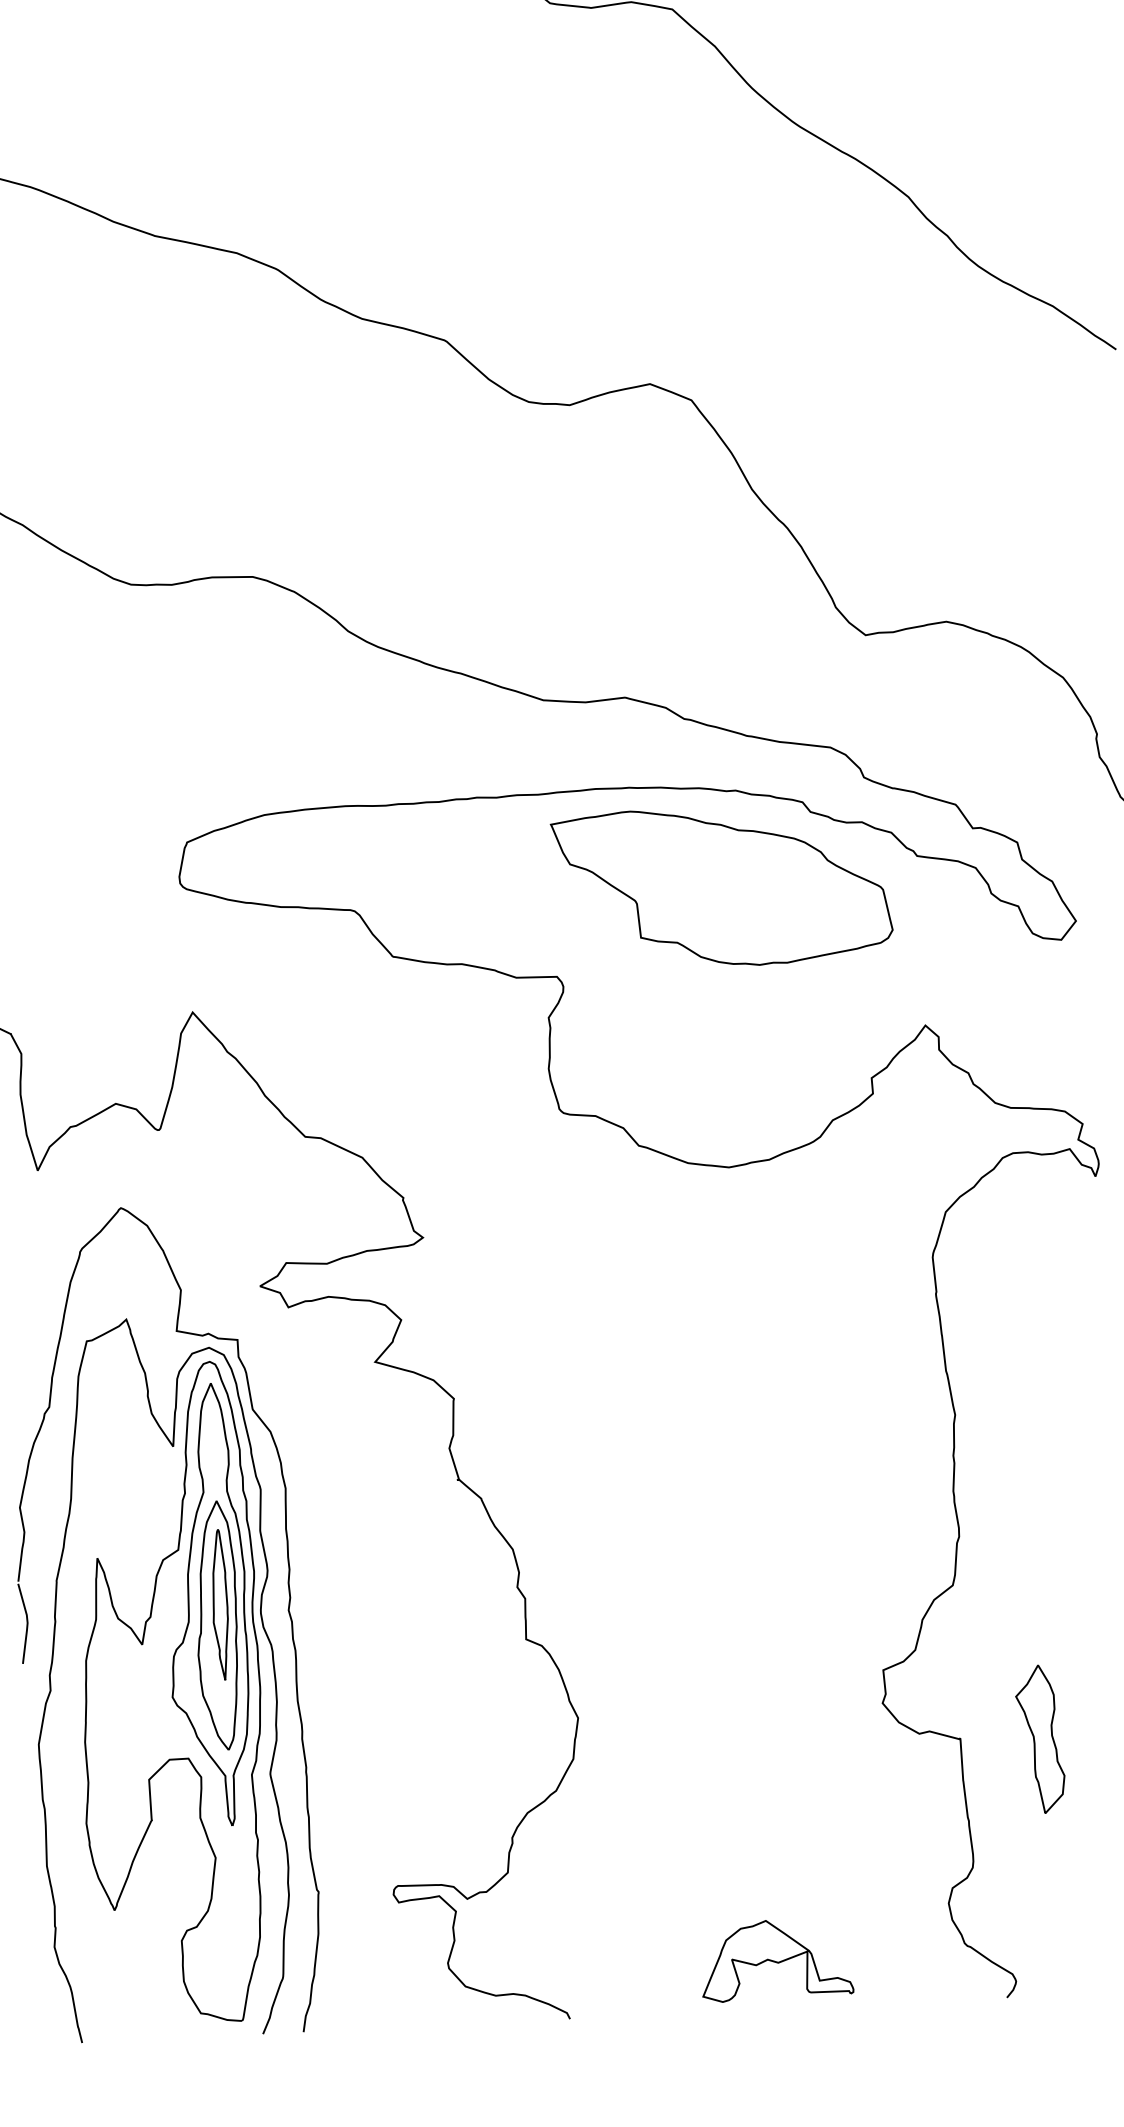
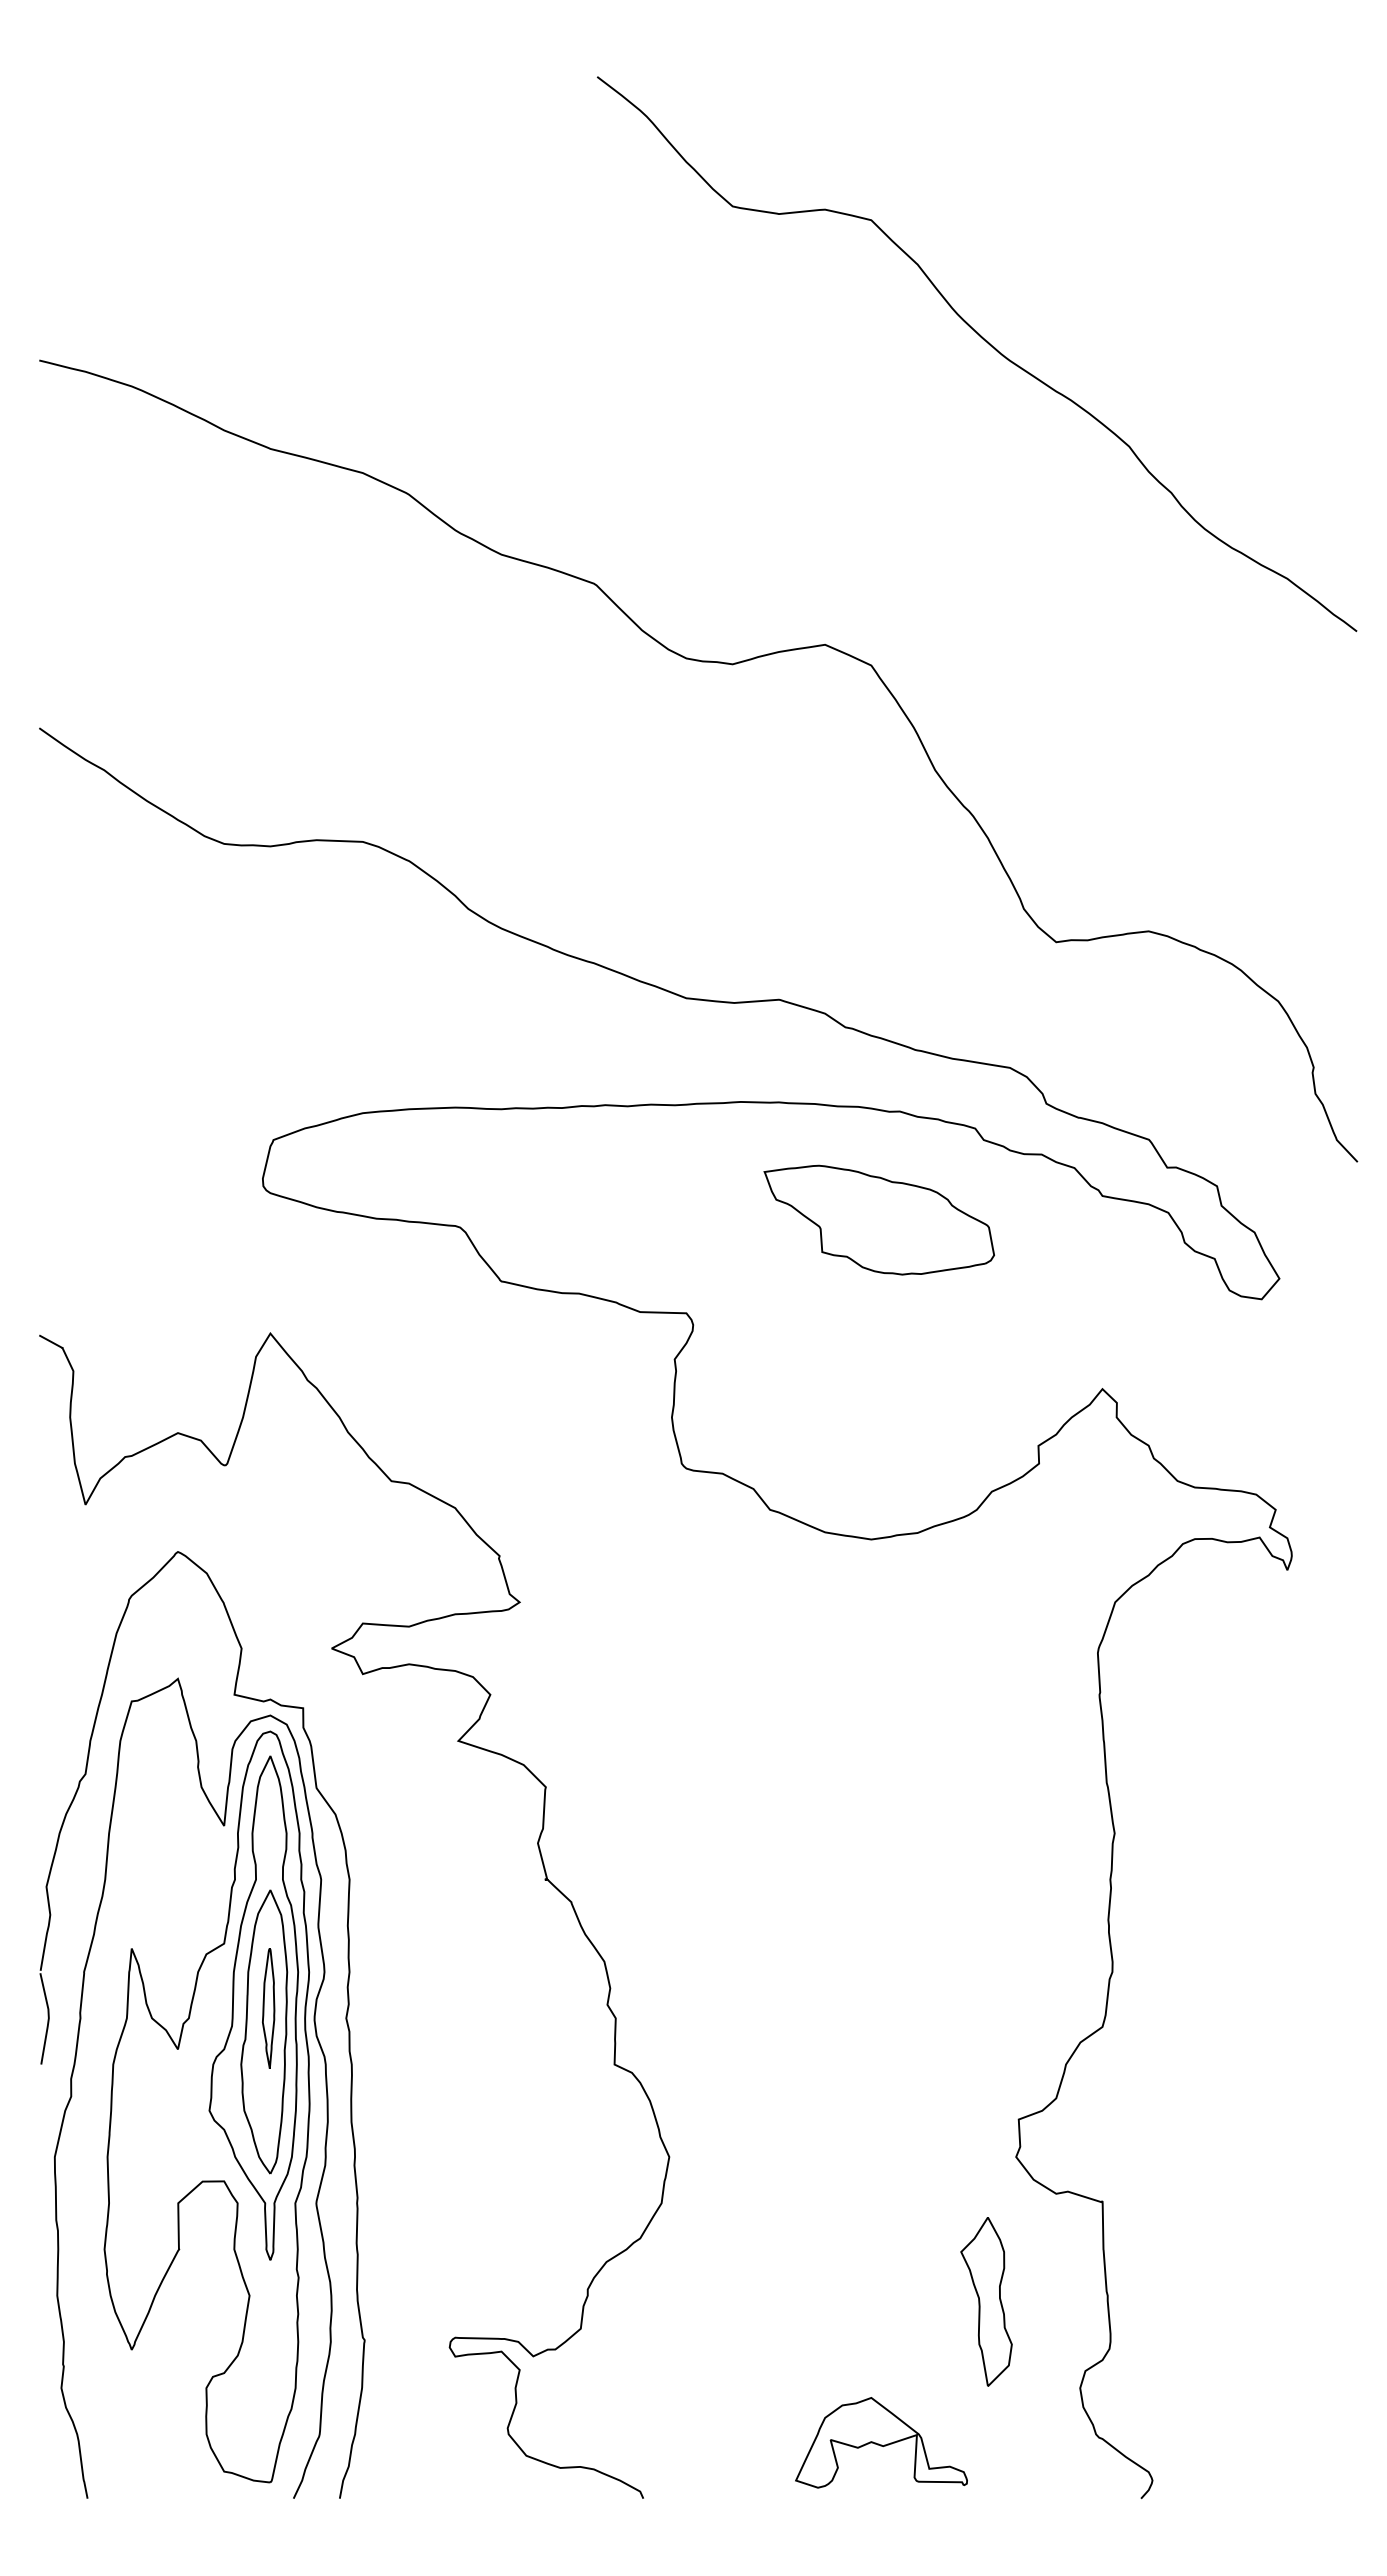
part: (722, 886) -> (879, 1219), size x0.6
part: (219, 1604) -> (268, 2008), size x0.7
part: (1040, 1739) -> (986, 2301), moved

